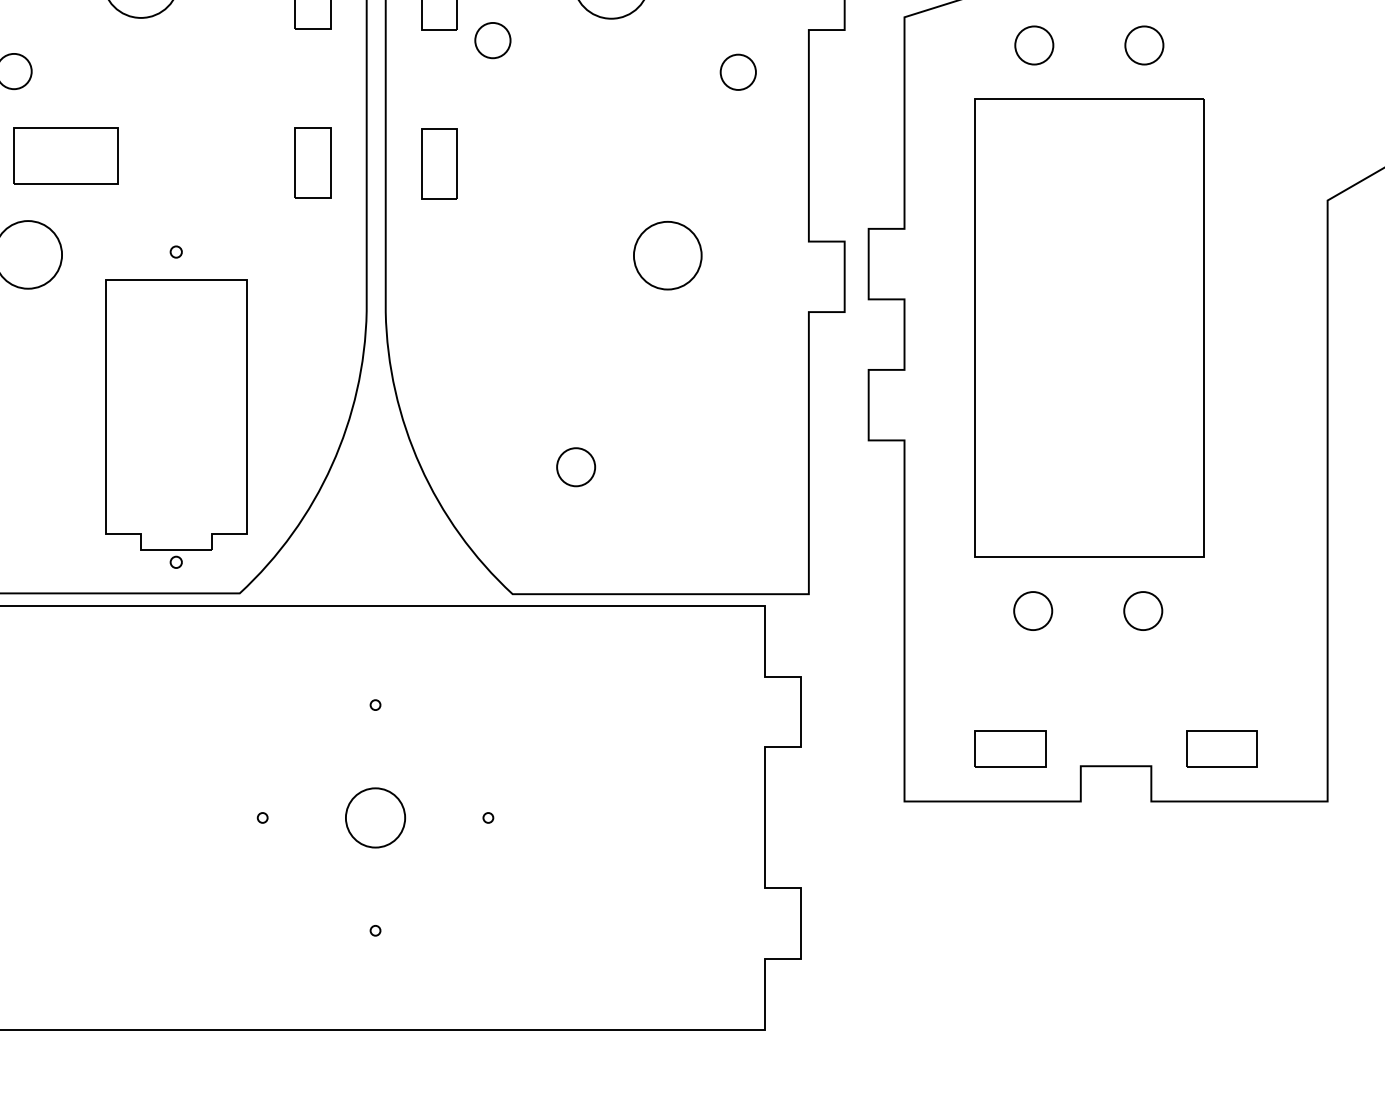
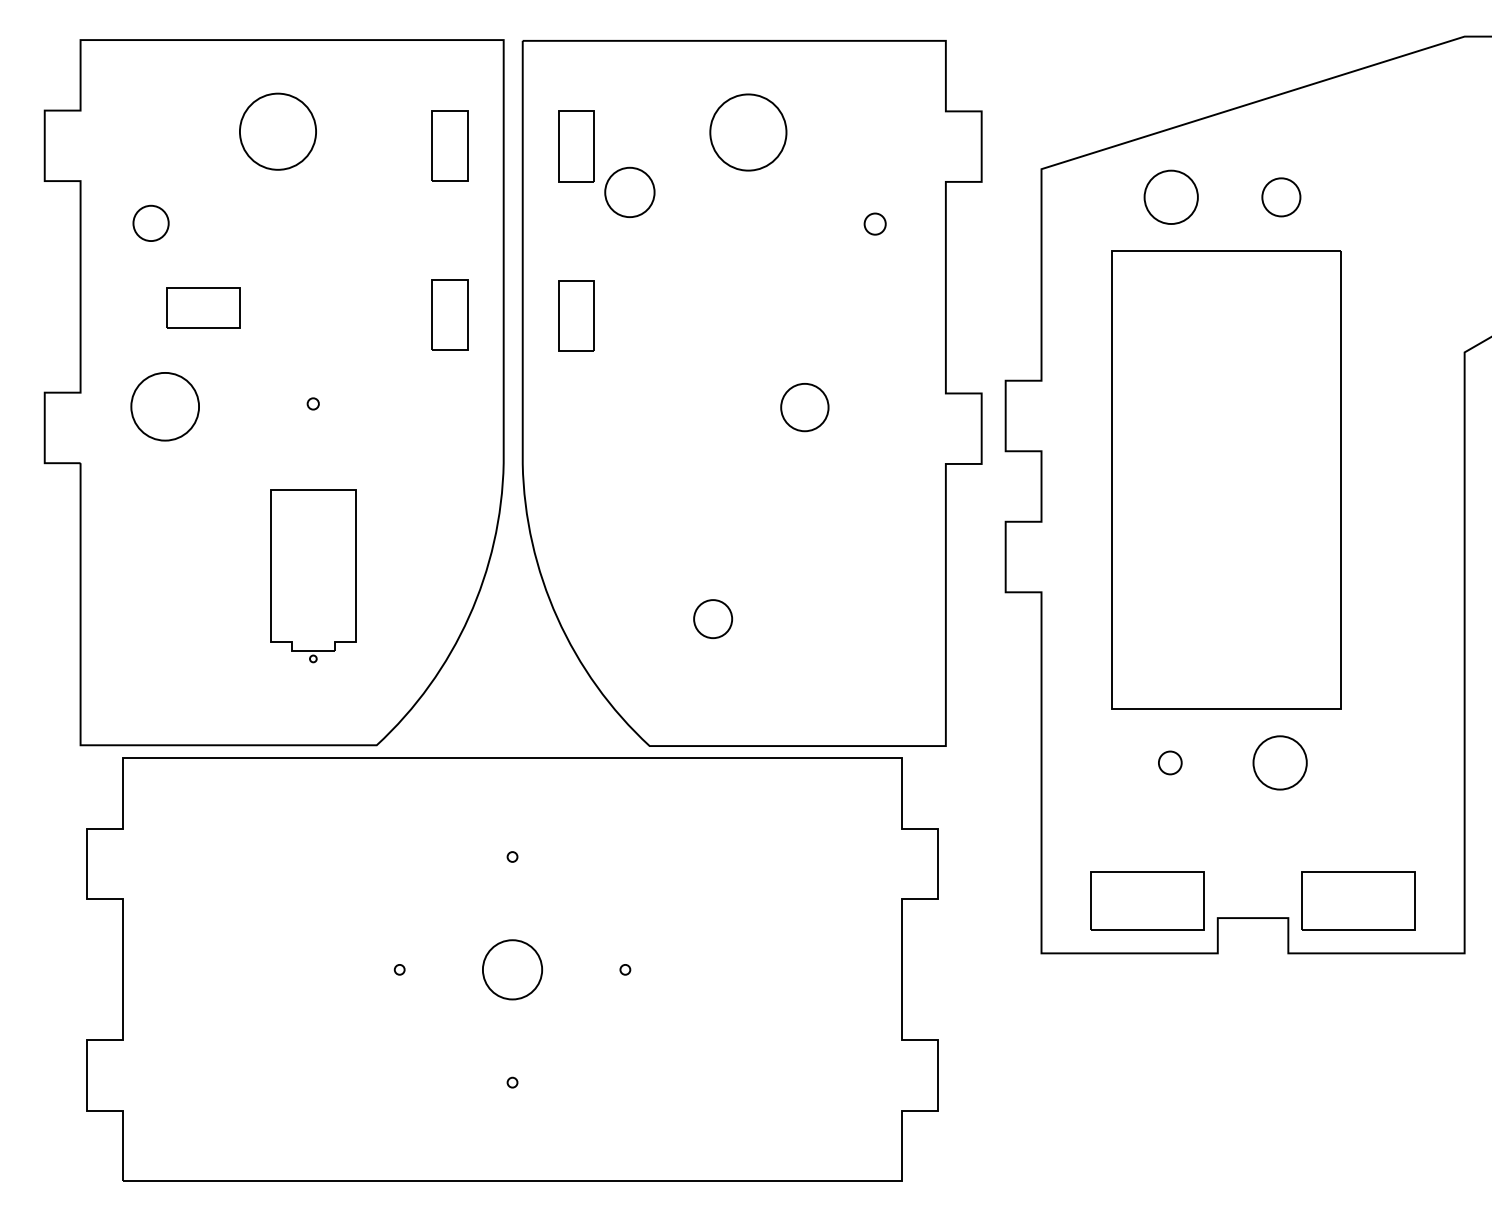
part: (492, 40) -> (629, 192), size x1.4
part: (1034, 45) -> (1171, 197), size x1.4
part: (737, 71) -> (874, 223), size x0.6
part: (65, 155) -> (202, 307), size x0.7
part: (667, 255) -> (804, 407), size x0.7
part: (176, 423) -> (313, 575), size x0.6
part: (1033, 610) -> (1170, 762), size x0.6
part: (1143, 610) -> (1280, 762), size x1.4
part: (1010, 748) -> (1147, 900), size x1.6
part: (1221, 748) -> (1358, 900), size x1.6

